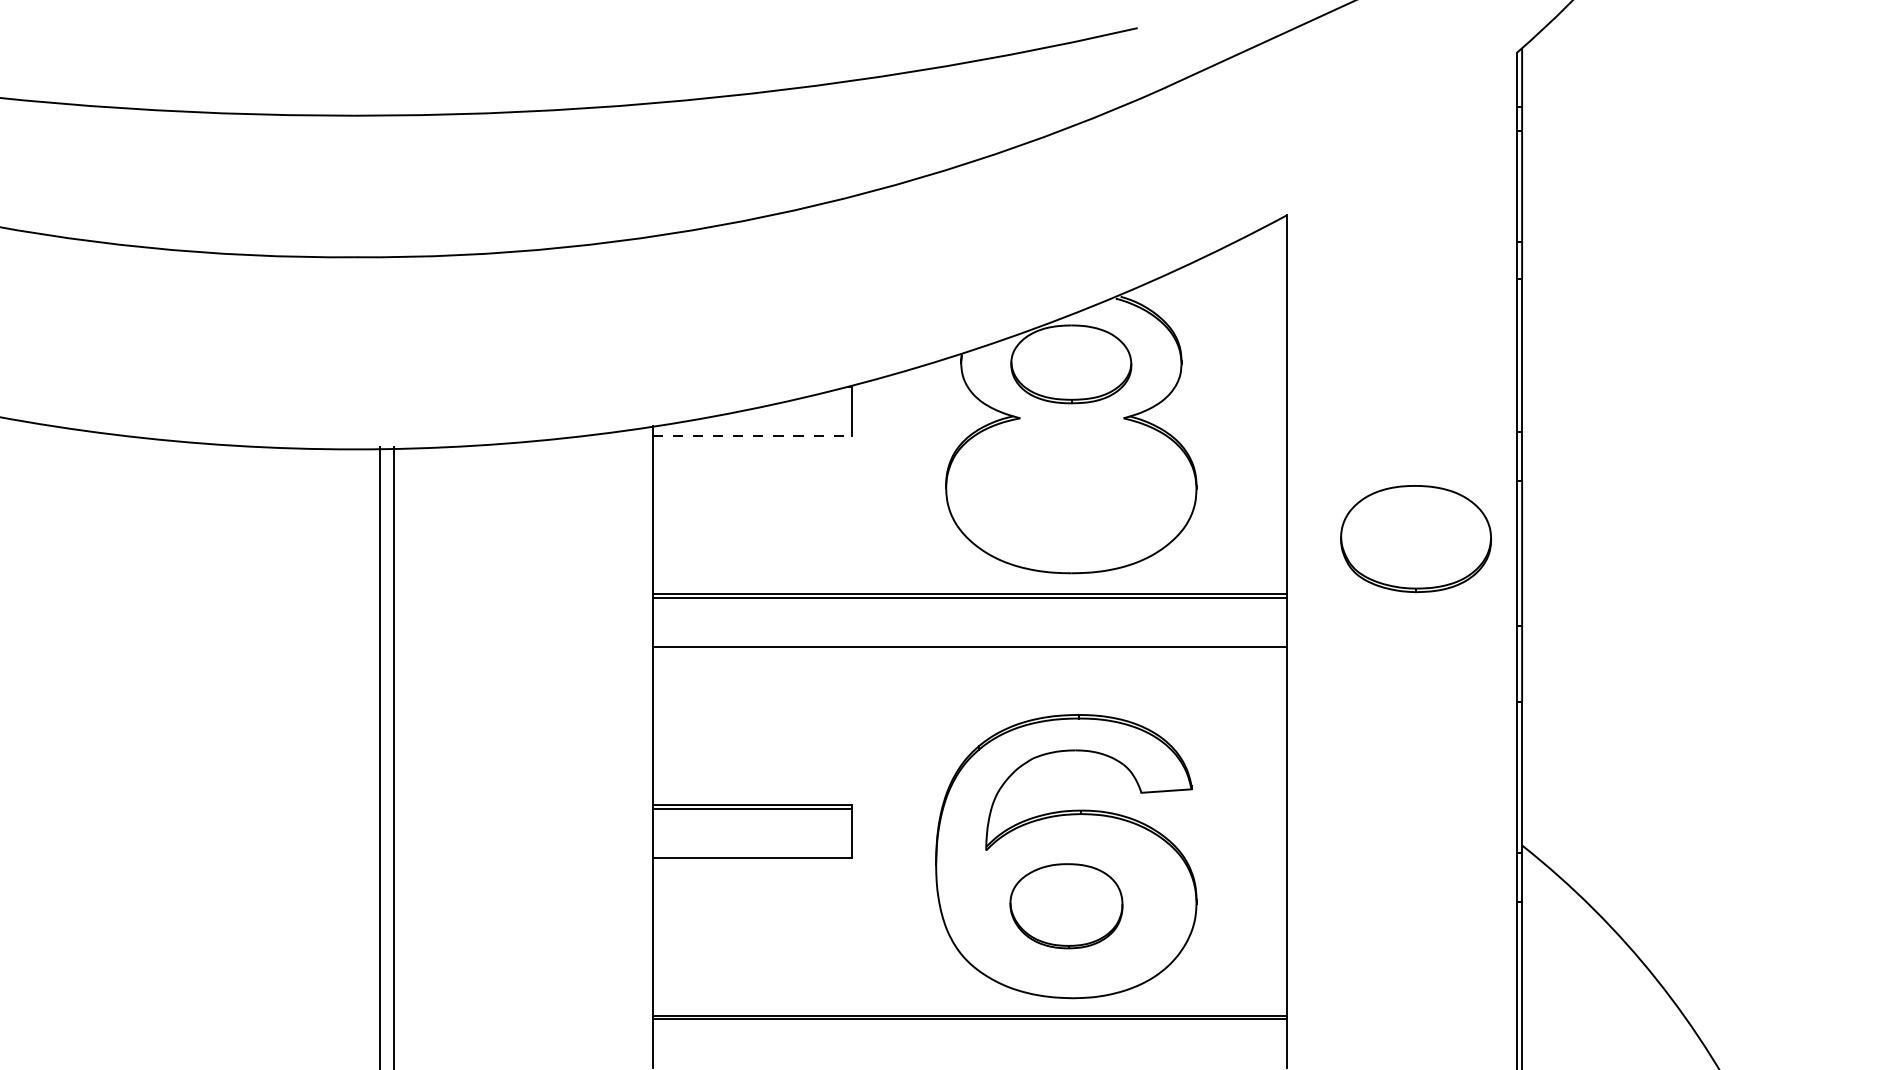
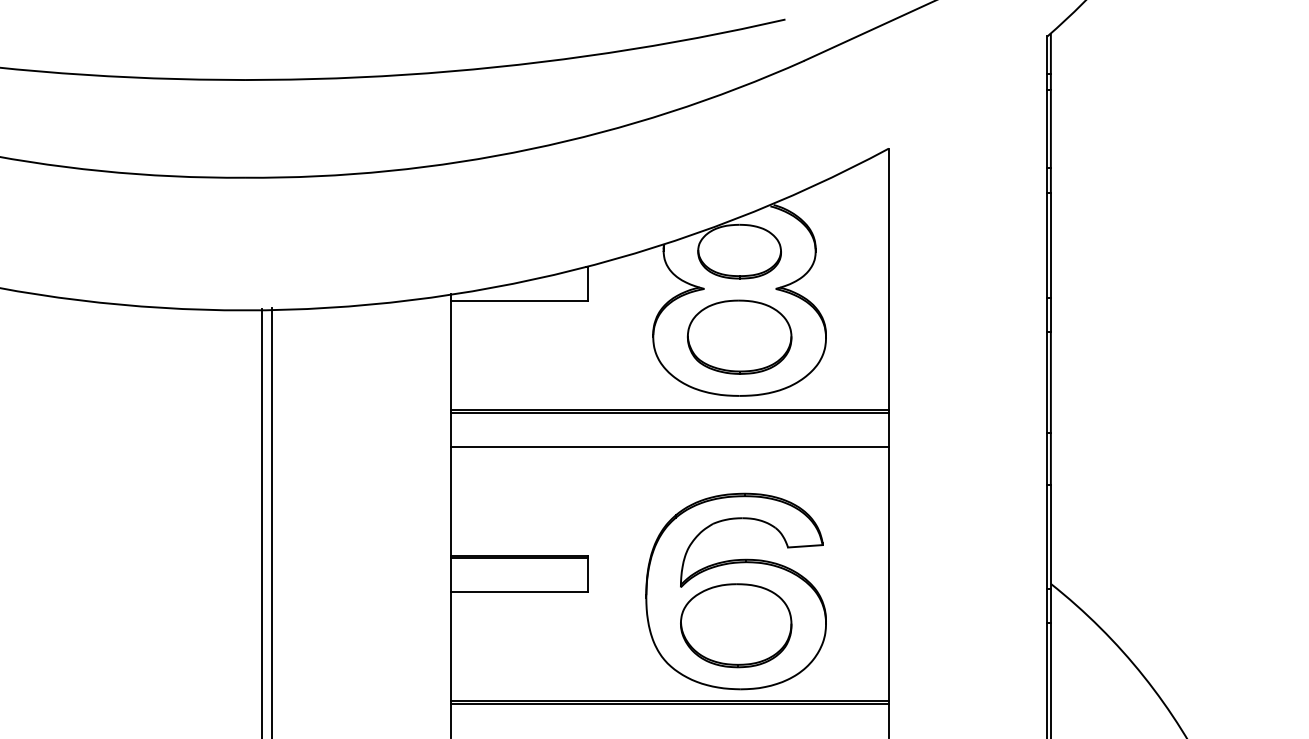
line: (752, 436) -> (519, 301), dashed -> solid
part: (1415, 537) -> (739, 336), moved
part: (1066, 905) -> (736, 625), size x1.43

